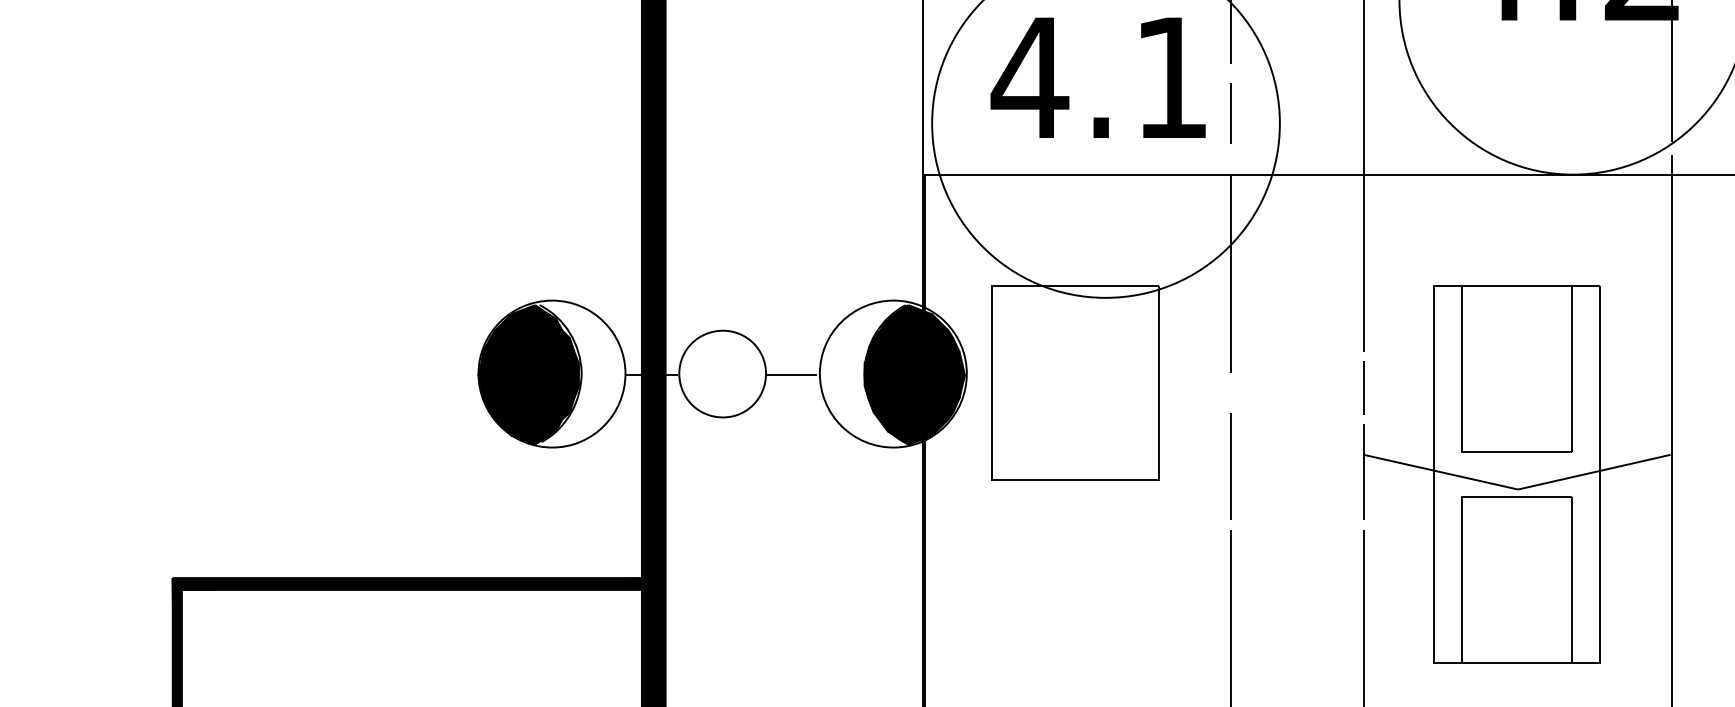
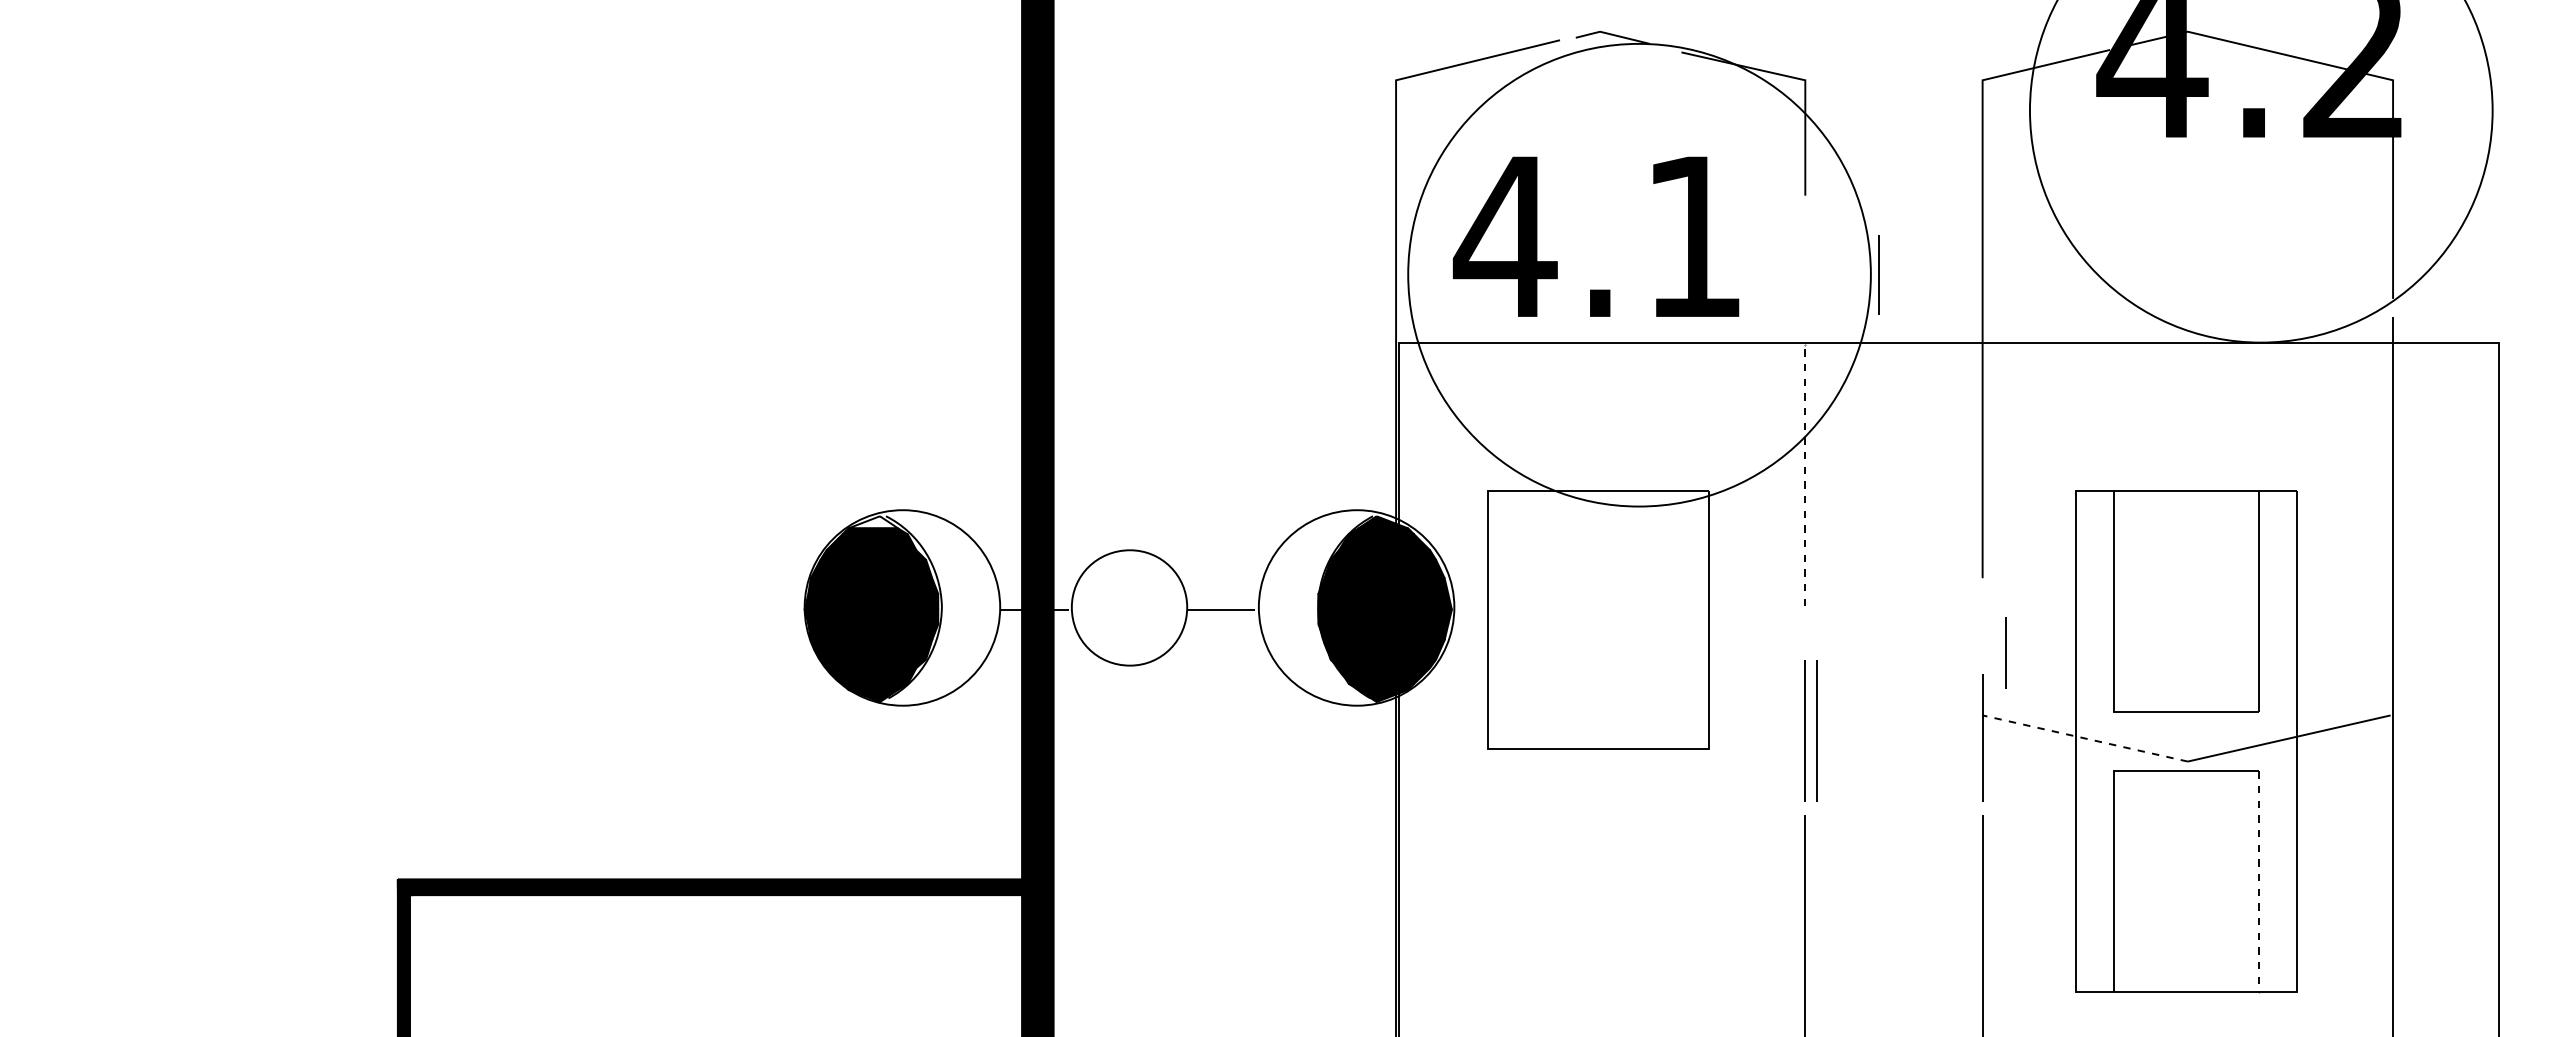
text: (1098, 77) -> (1596, 236), moved
line: (1229, 112) -> (1878, 274), moved
line: (1230, 273) -> (1805, 474), solid -> dashed
fill: (530, 309) -> (873, 522), removed
line: (1363, 387) -> (2005, 652), moved
line: (1239, 466) -> (1816, 730), added
line: (1440, 472) -> (2084, 738), solid -> dashed
line: (1571, 580) -> (2259, 882), solid -> dashed

